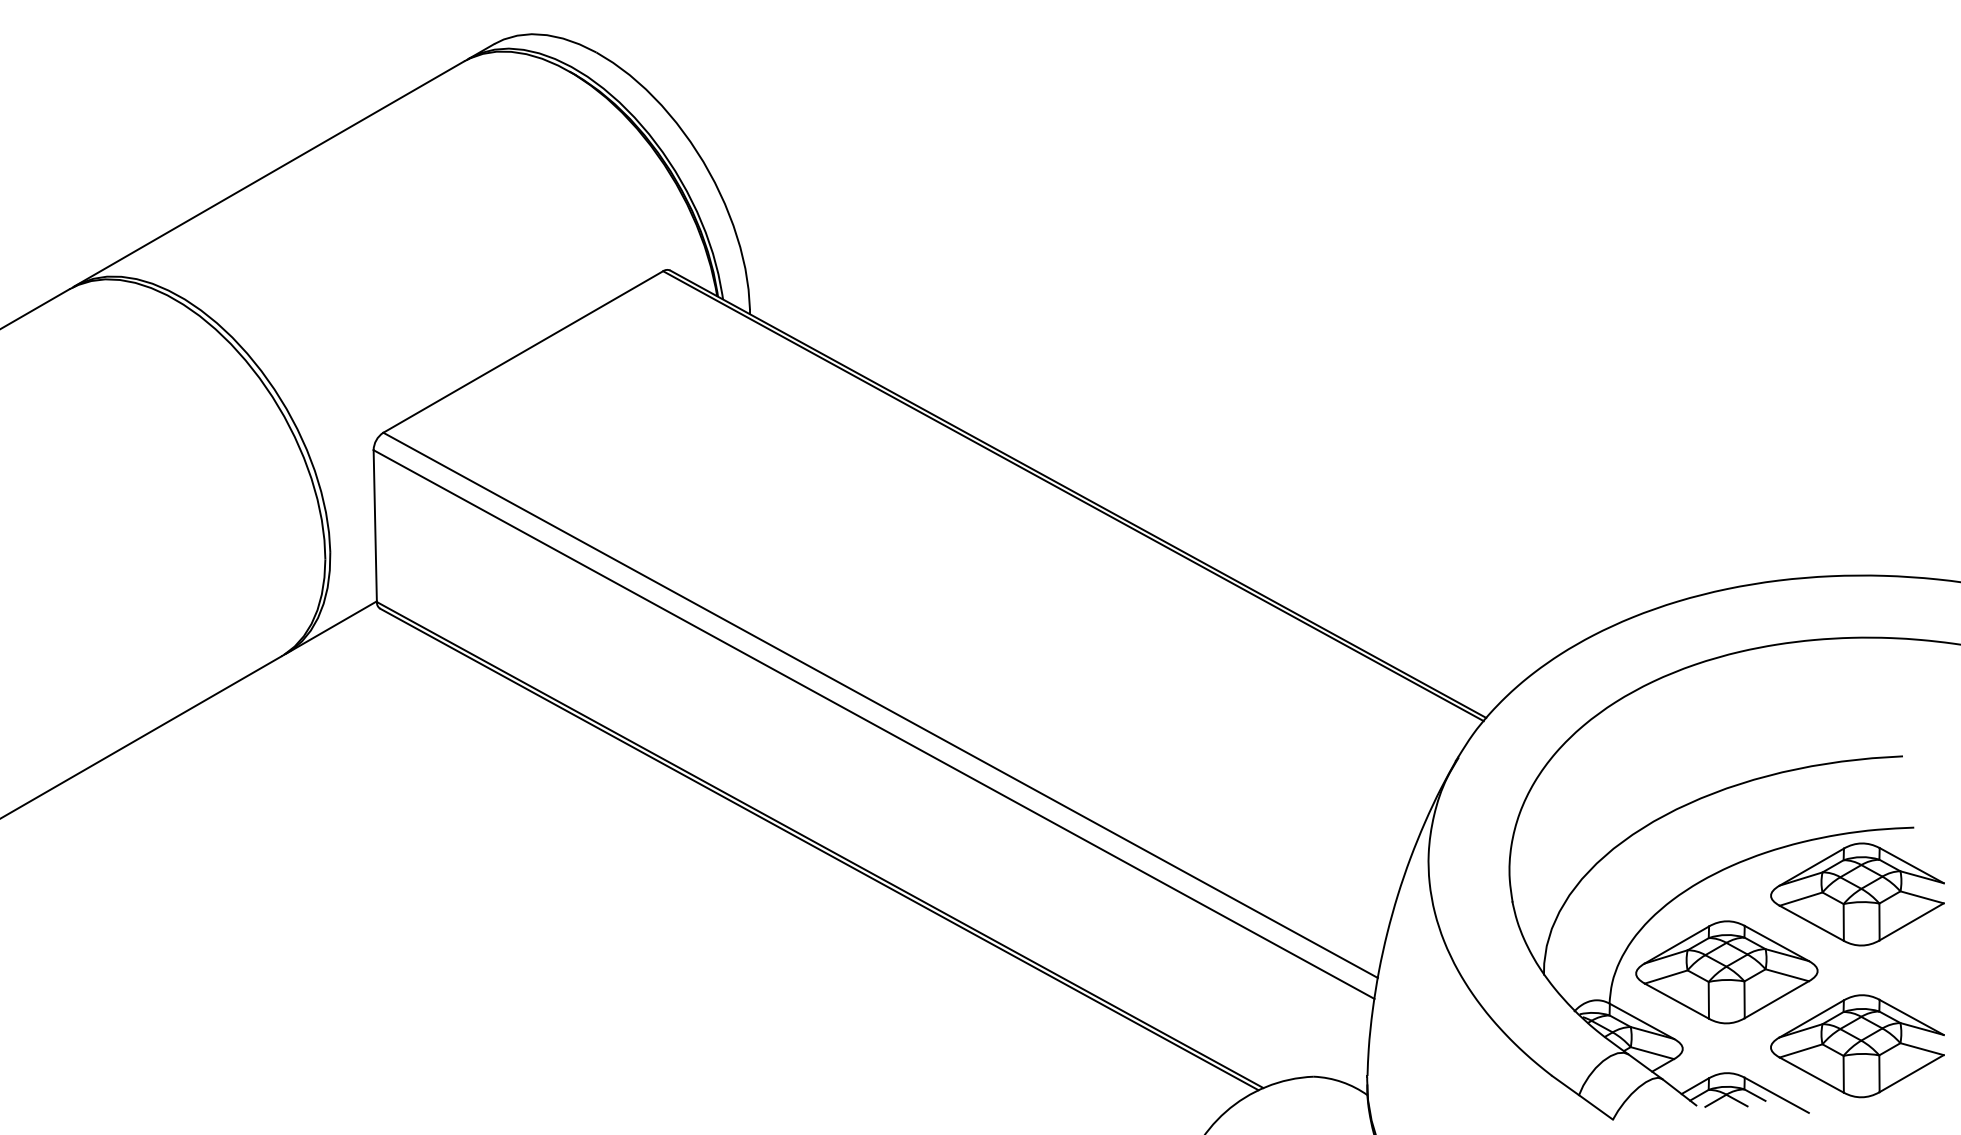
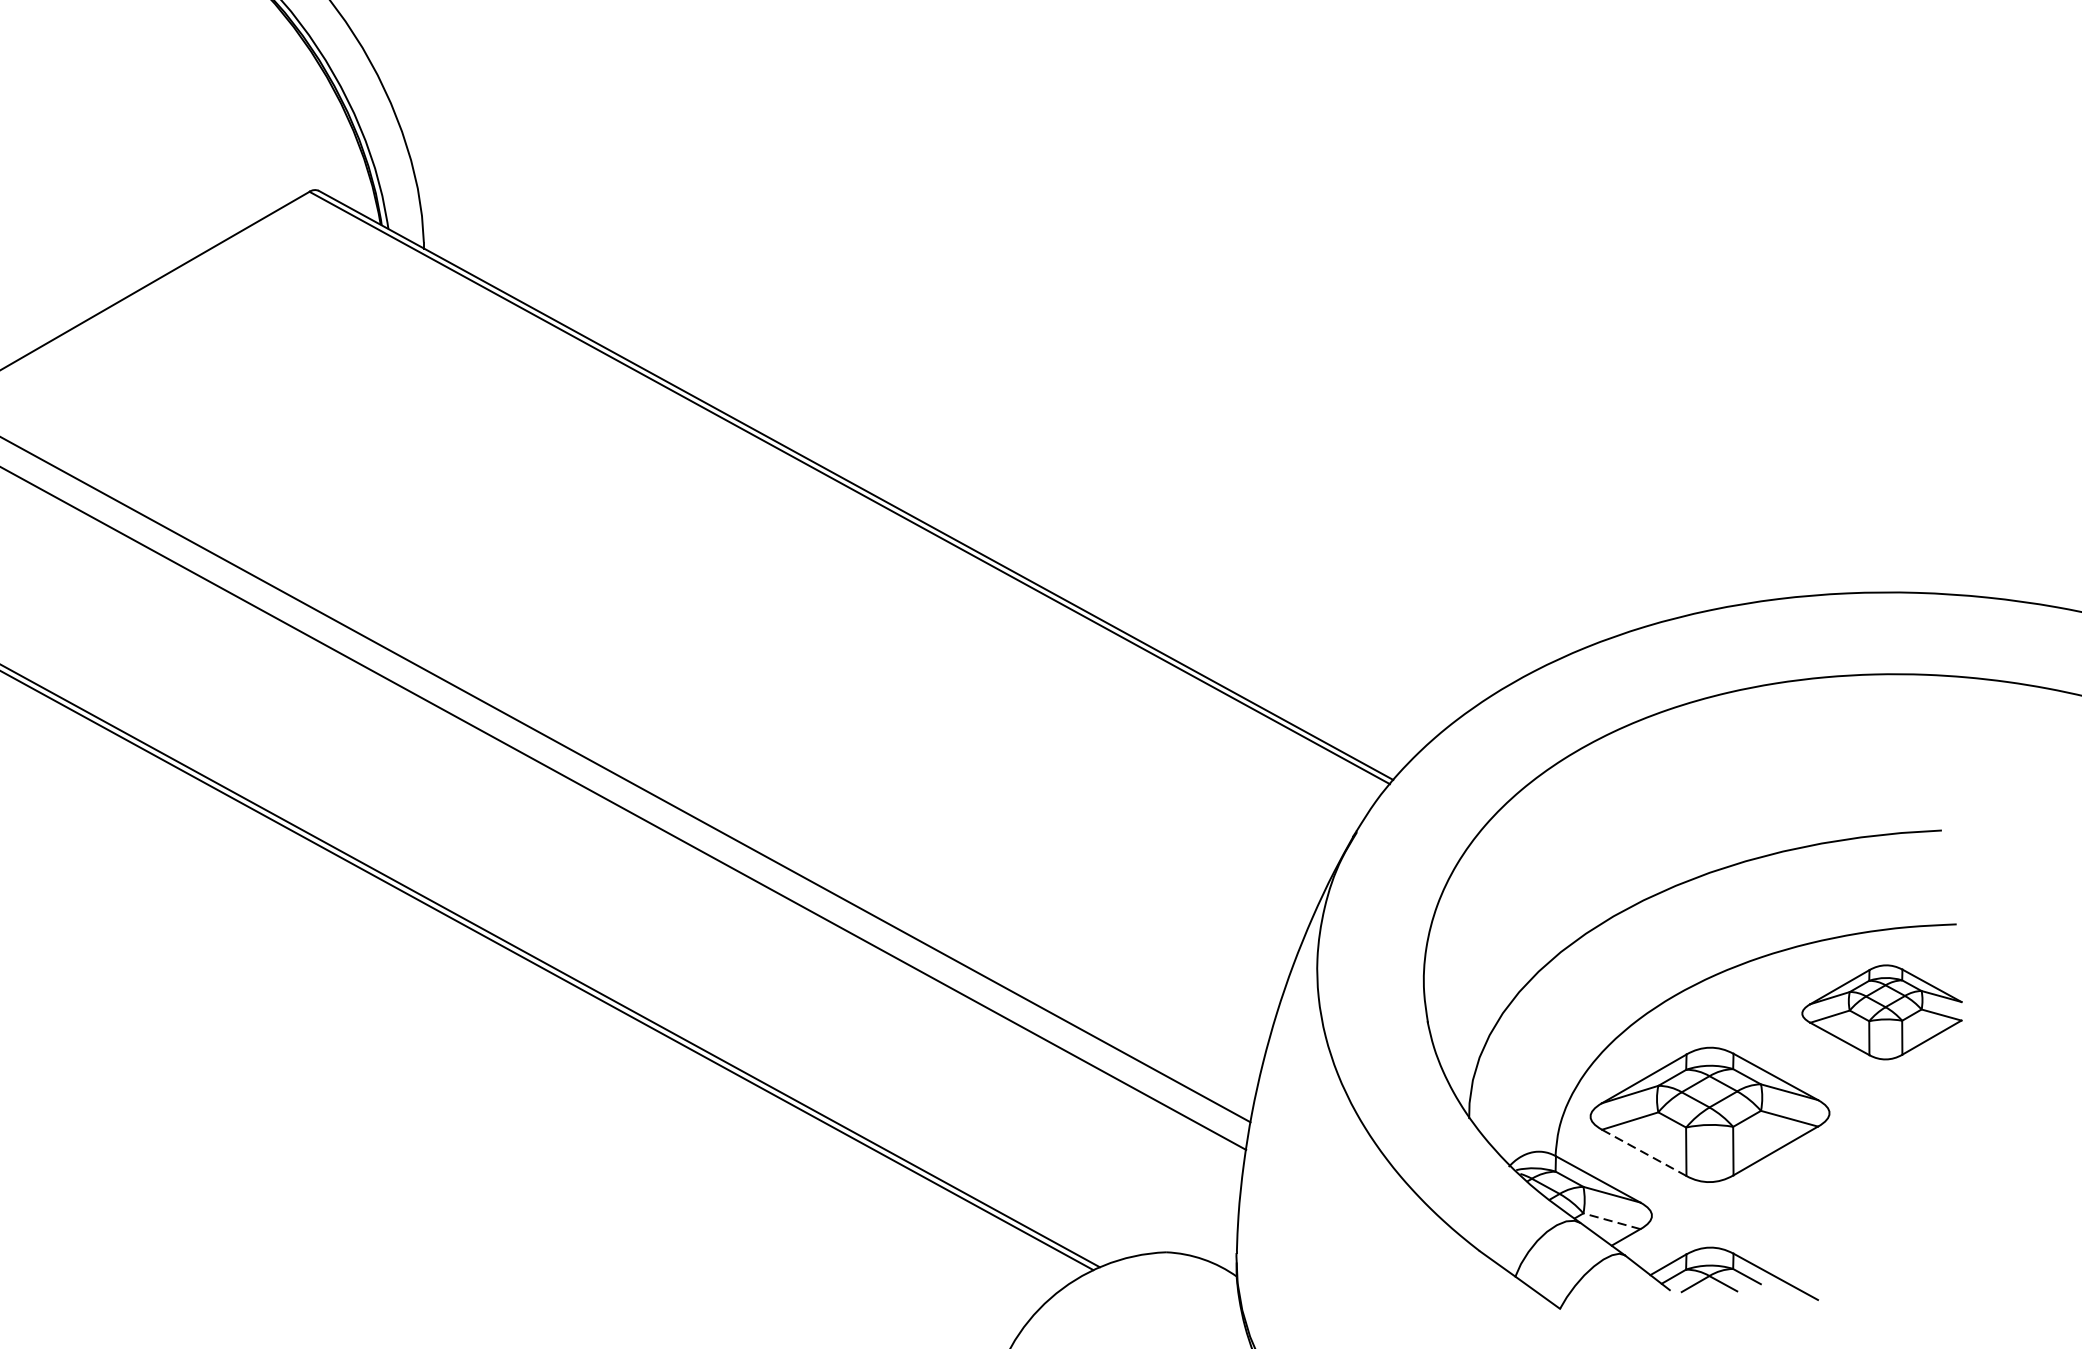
part: (1857, 894) -> (1882, 1012), size x0.7
line: (1676, 1001) -> (1643, 1153), solid -> dashed
part: (1857, 1046) -> (1882, 1212), removed
line: (1651, 1052) -> (1610, 1220), solid -> dashed

